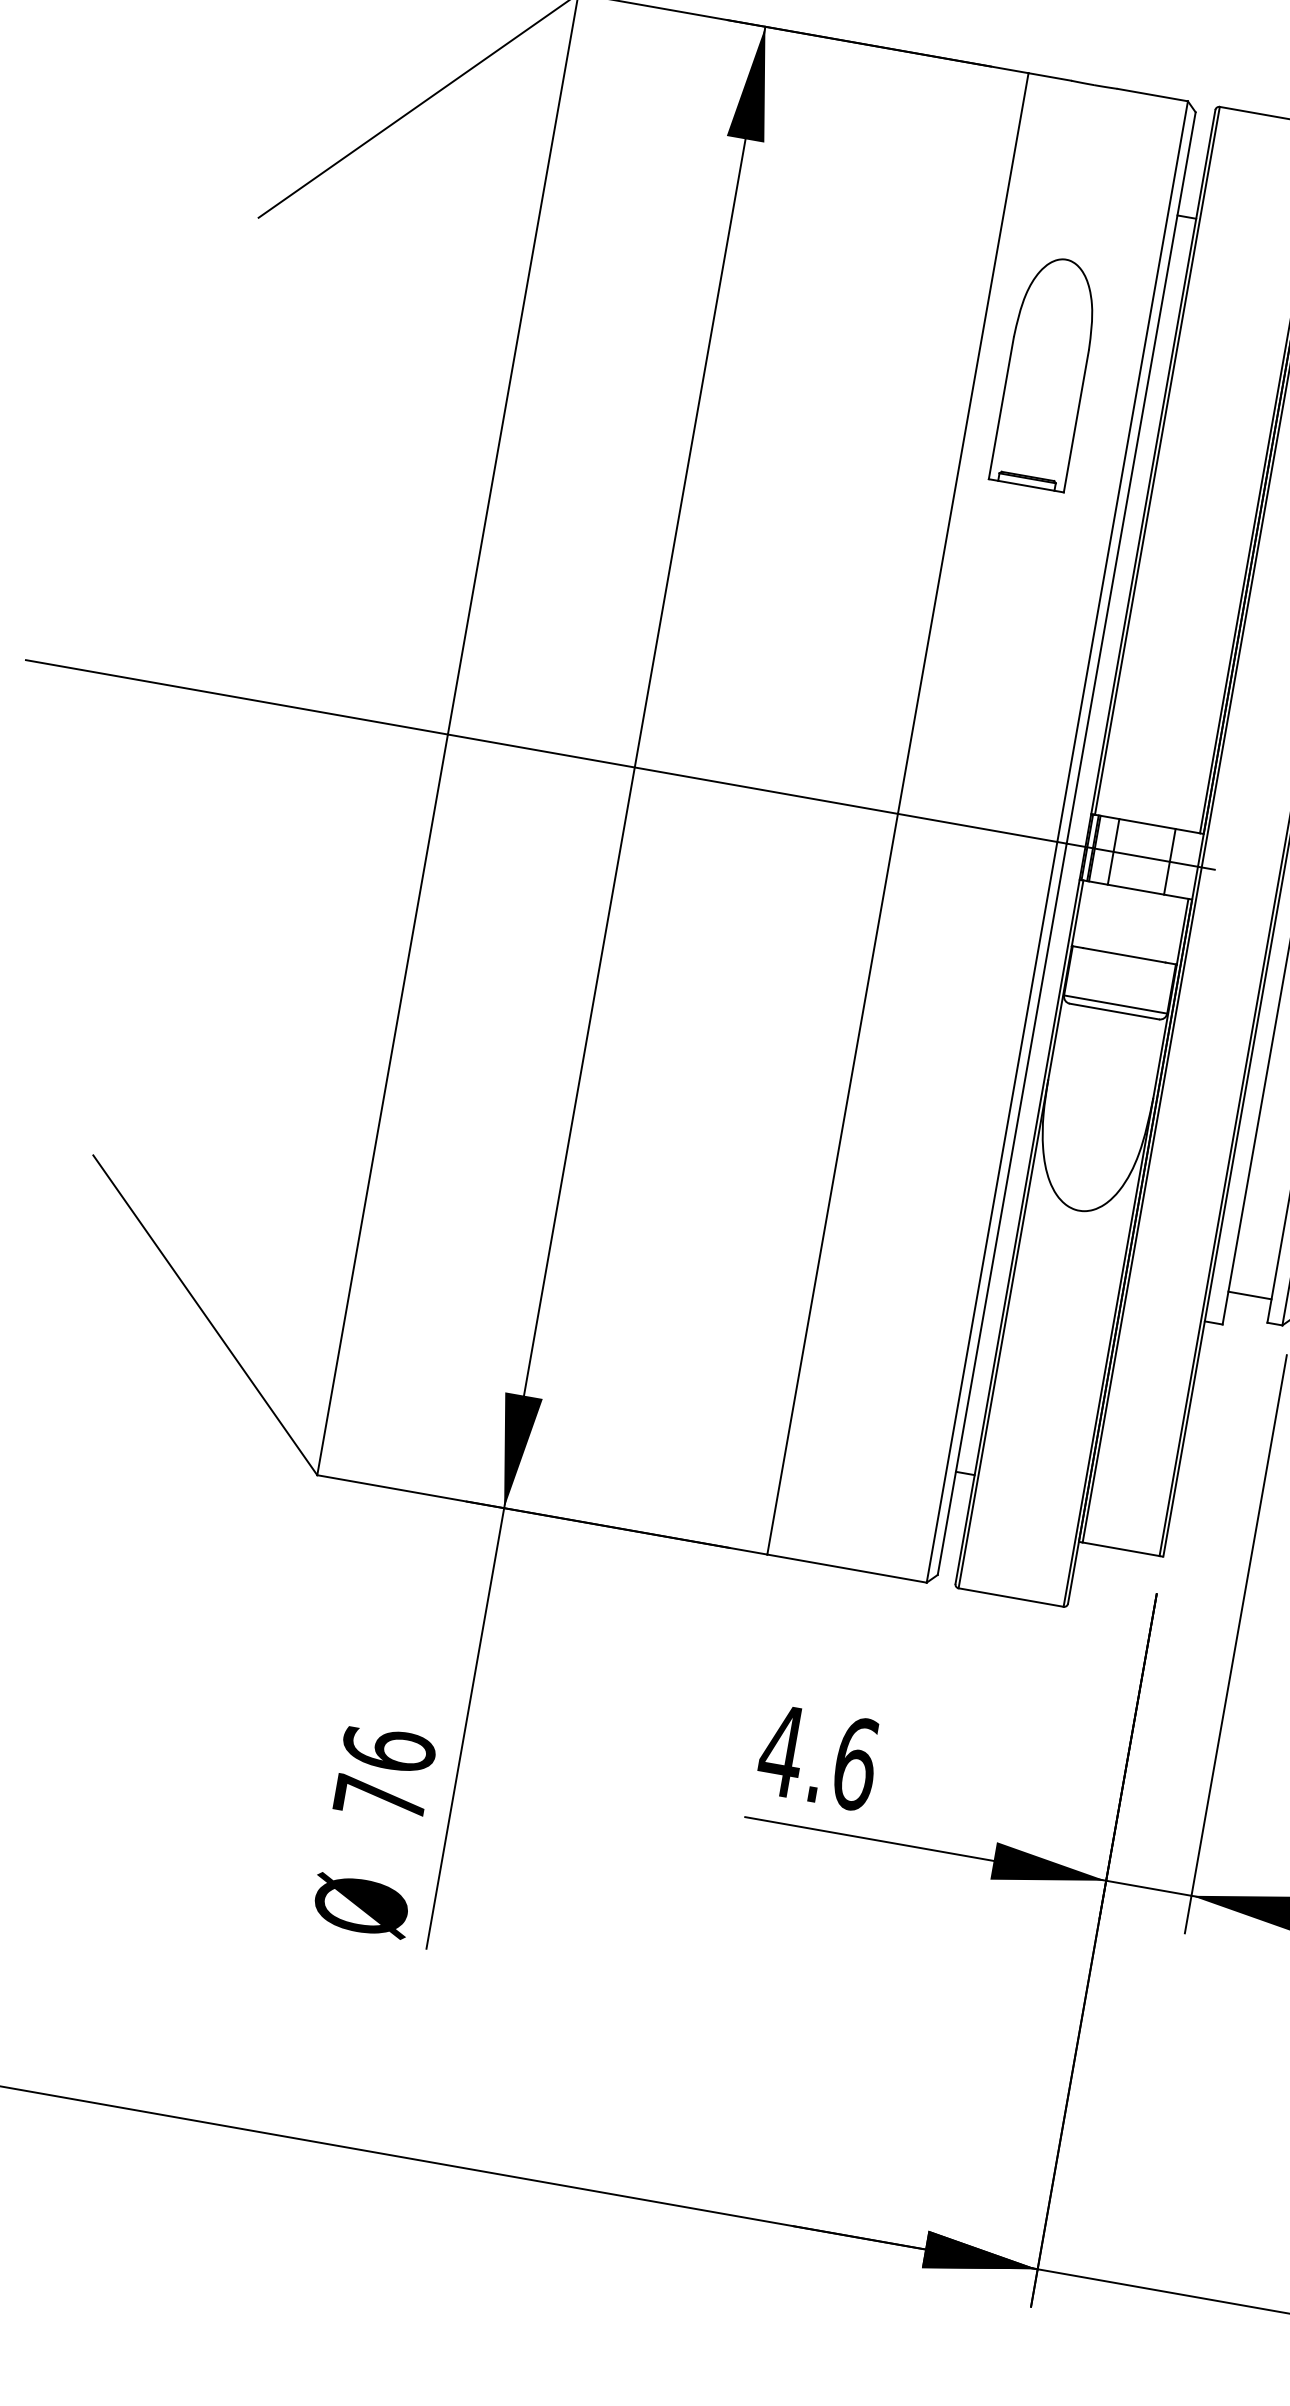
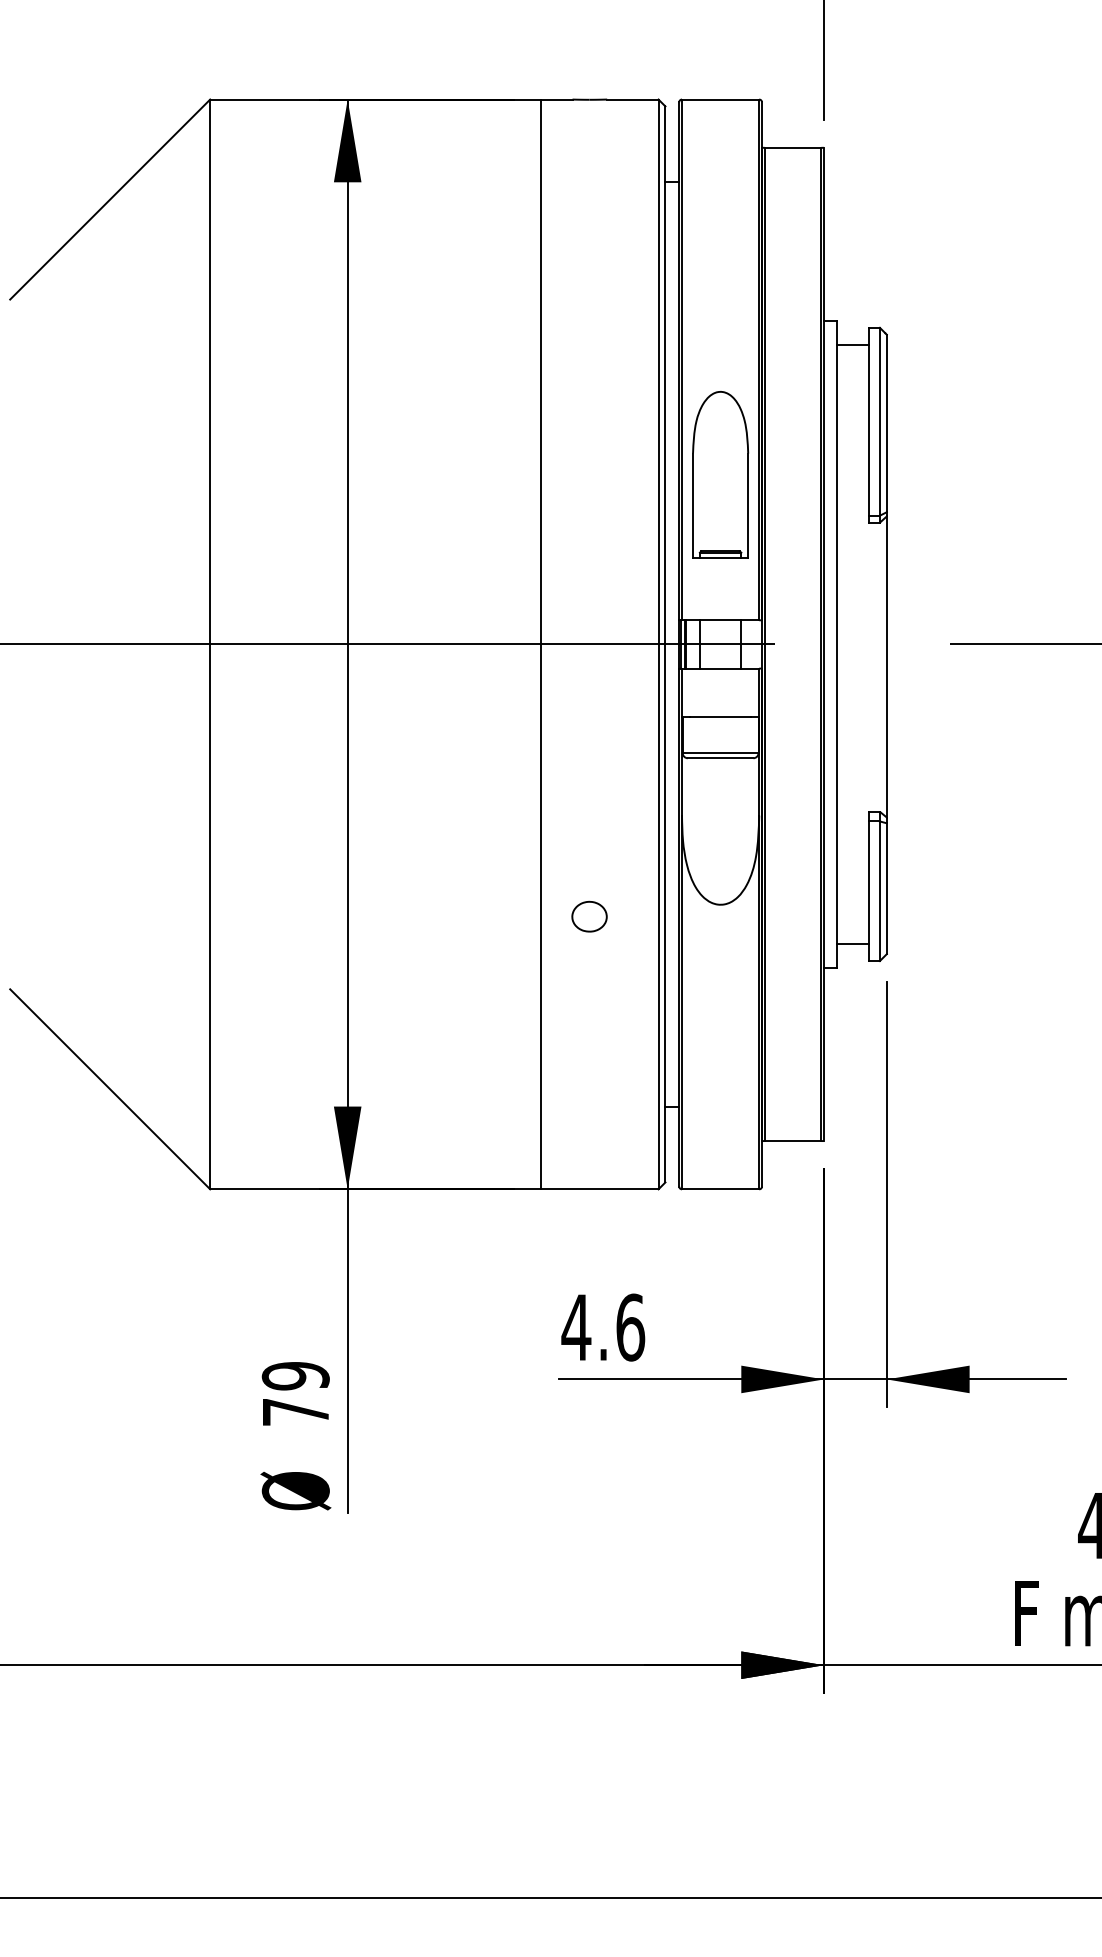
part: (1046, 371) -> (720, 474), moved
part: (898, 1195) -> (589, 916), added
text: (388, 1748) -> (295, 1375), 76 -> 79

